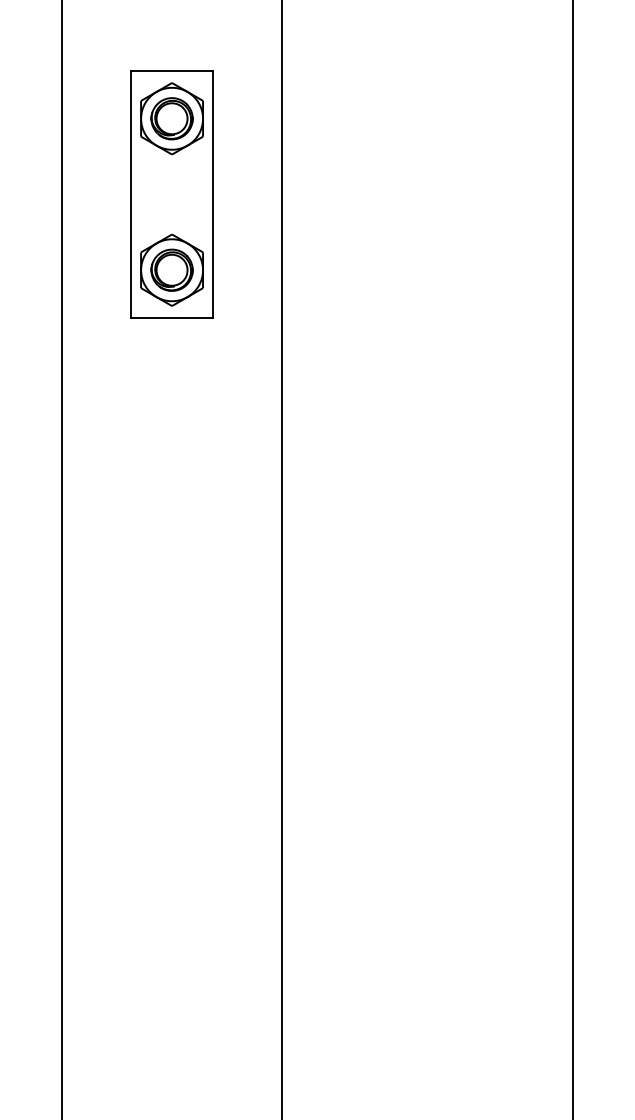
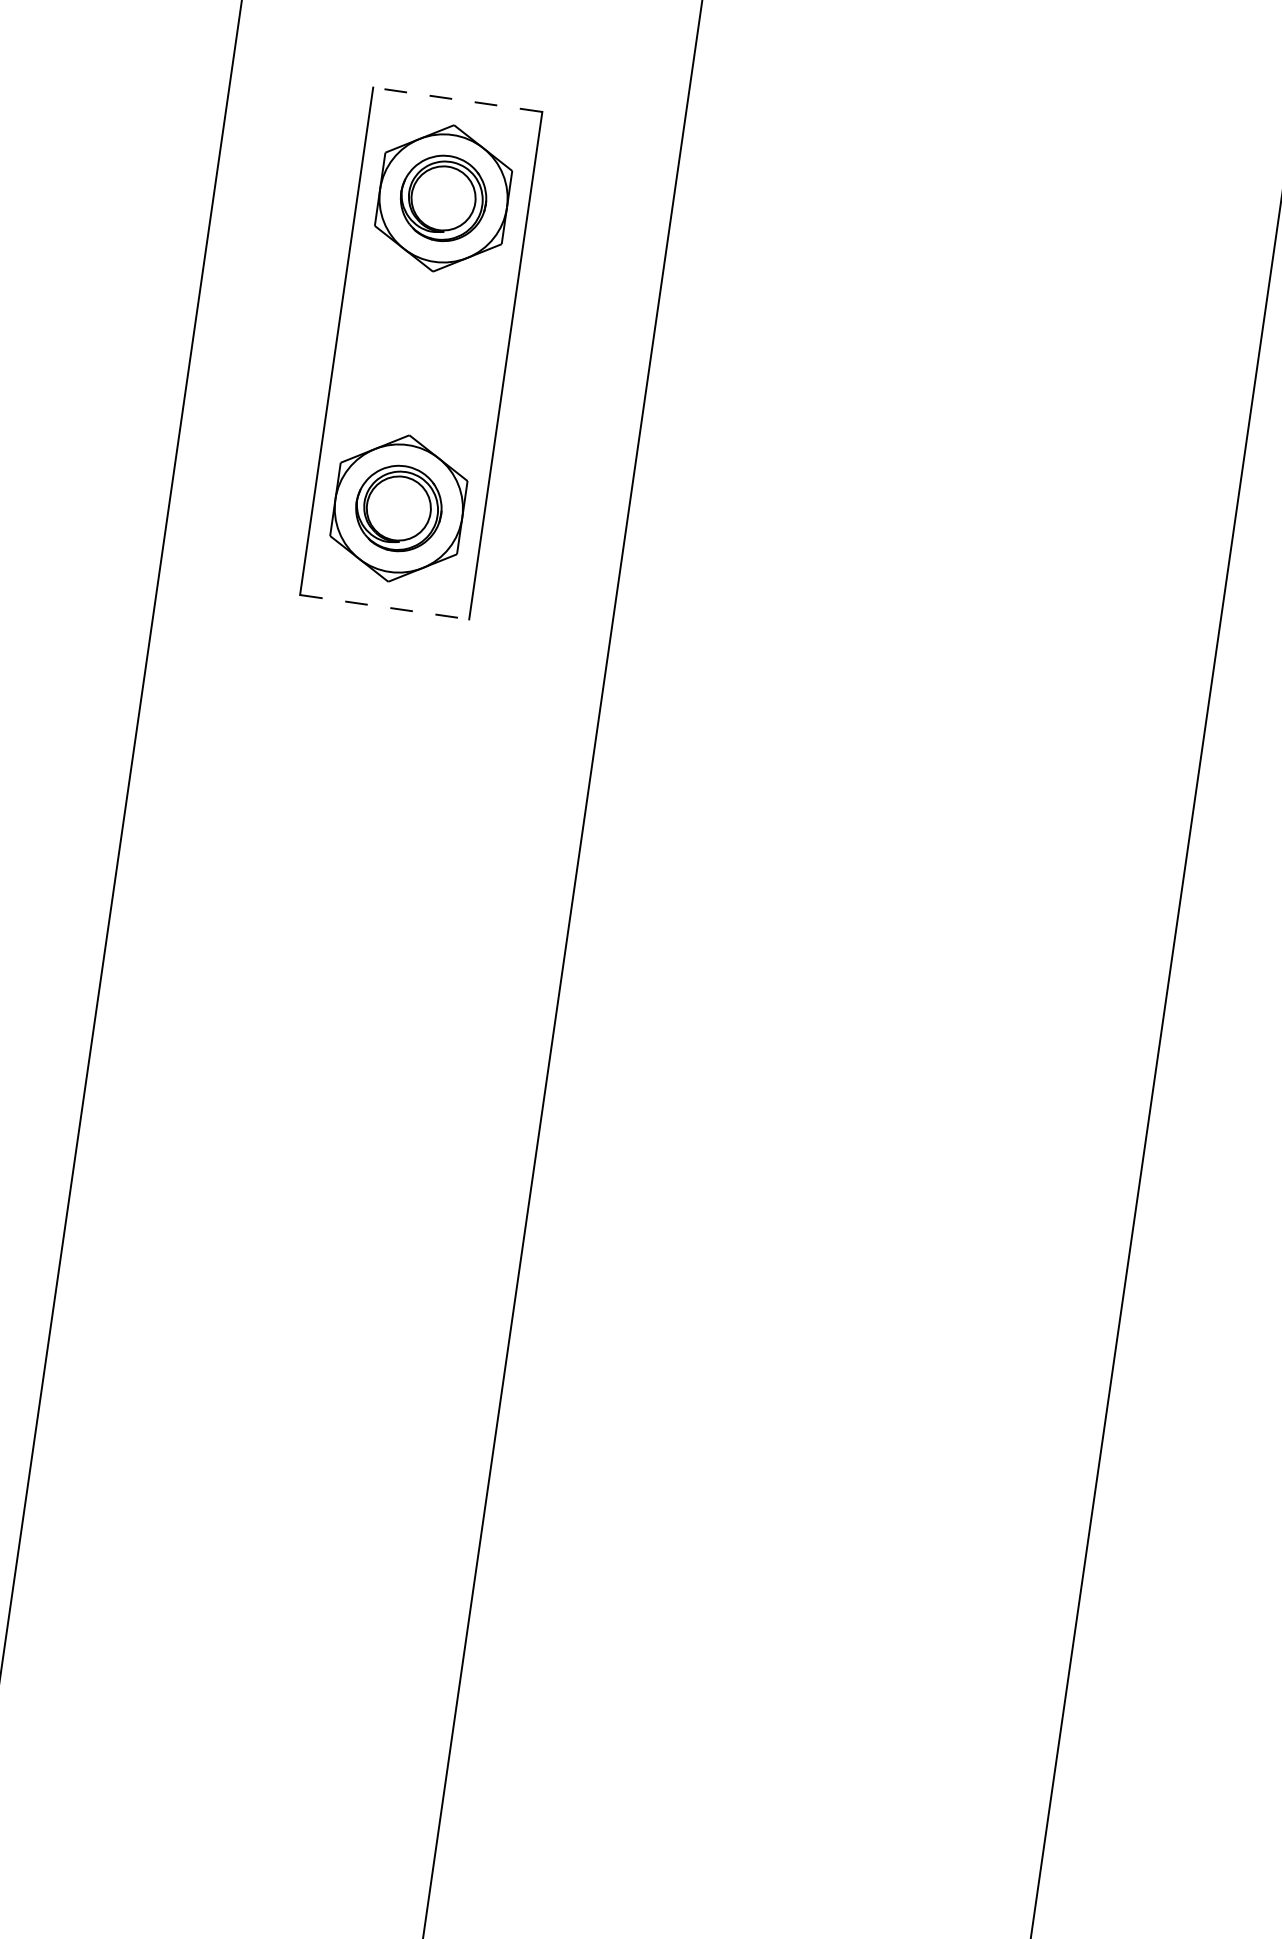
line: (171, 70) -> (456, 99), solid -> dashed
line: (172, 318) -> (385, 607), solid -> dashed

